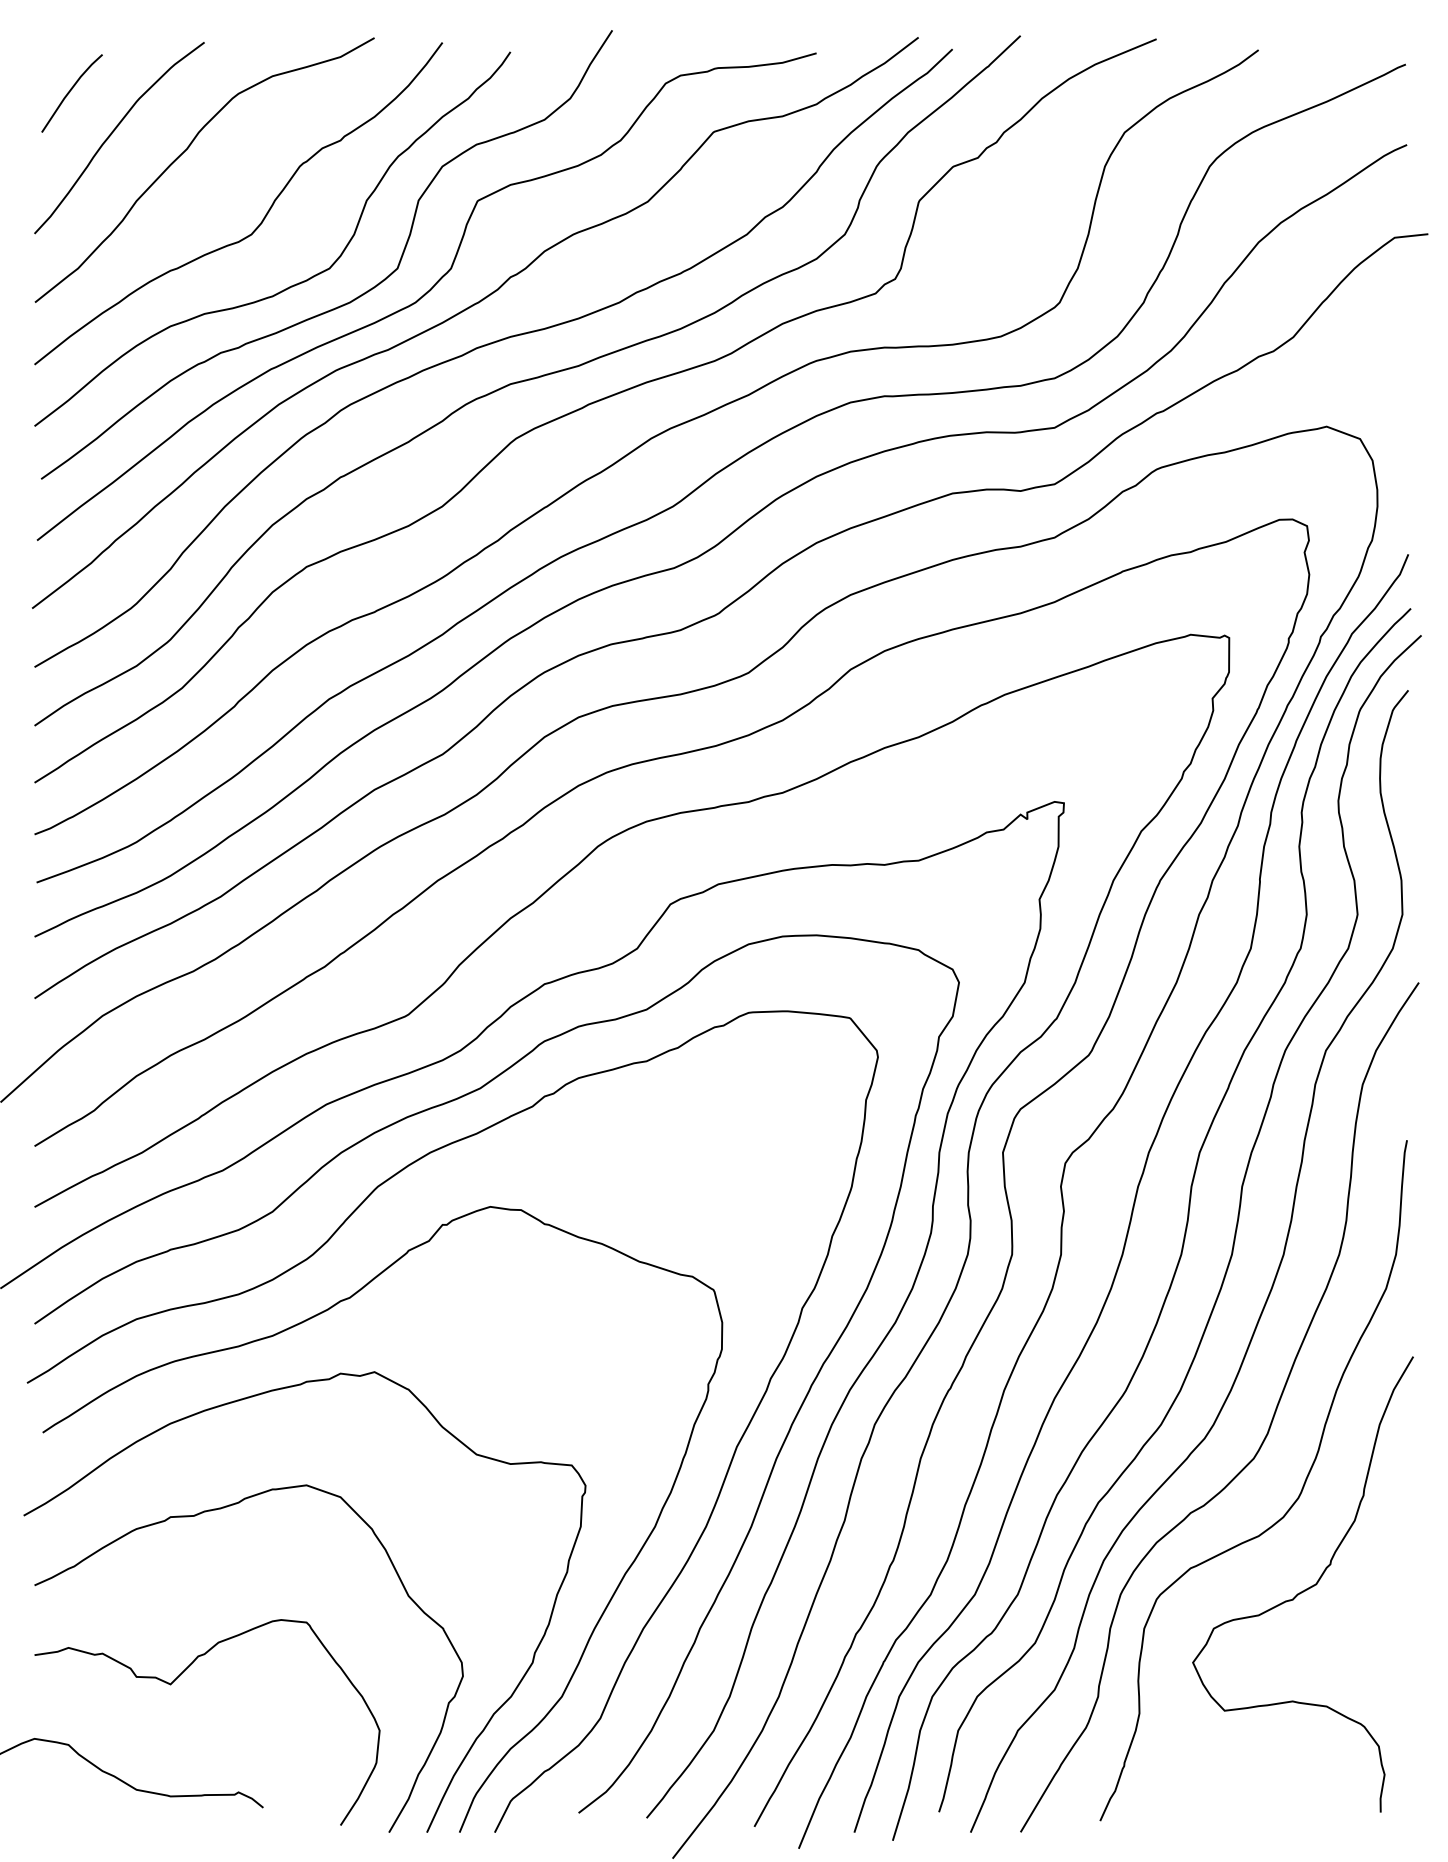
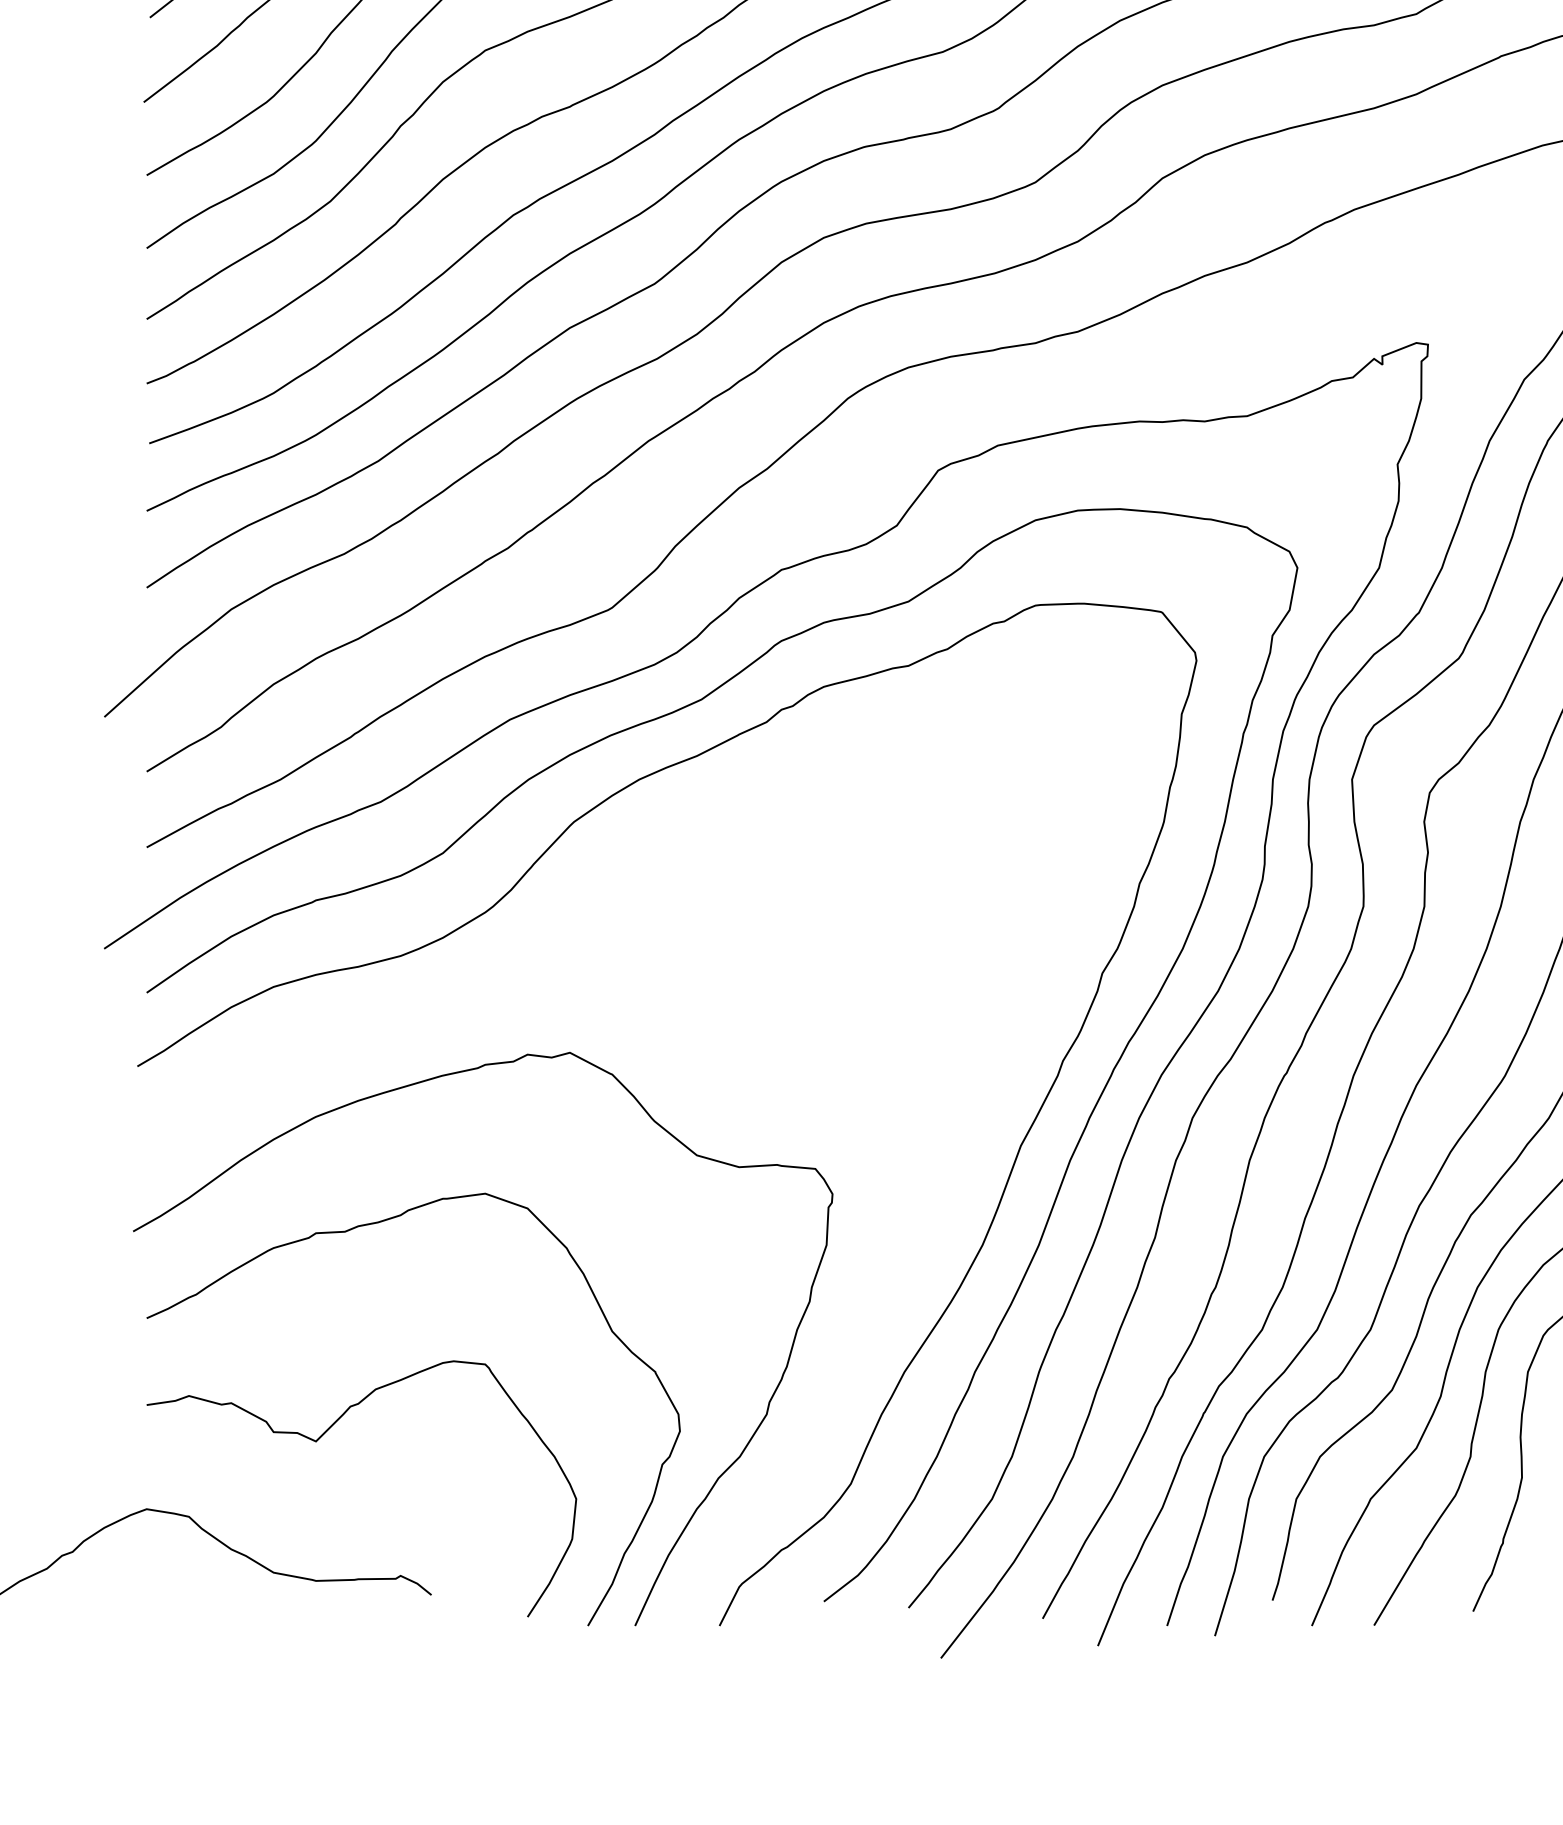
curve: (298, 1325) -> (475, 994), removed

